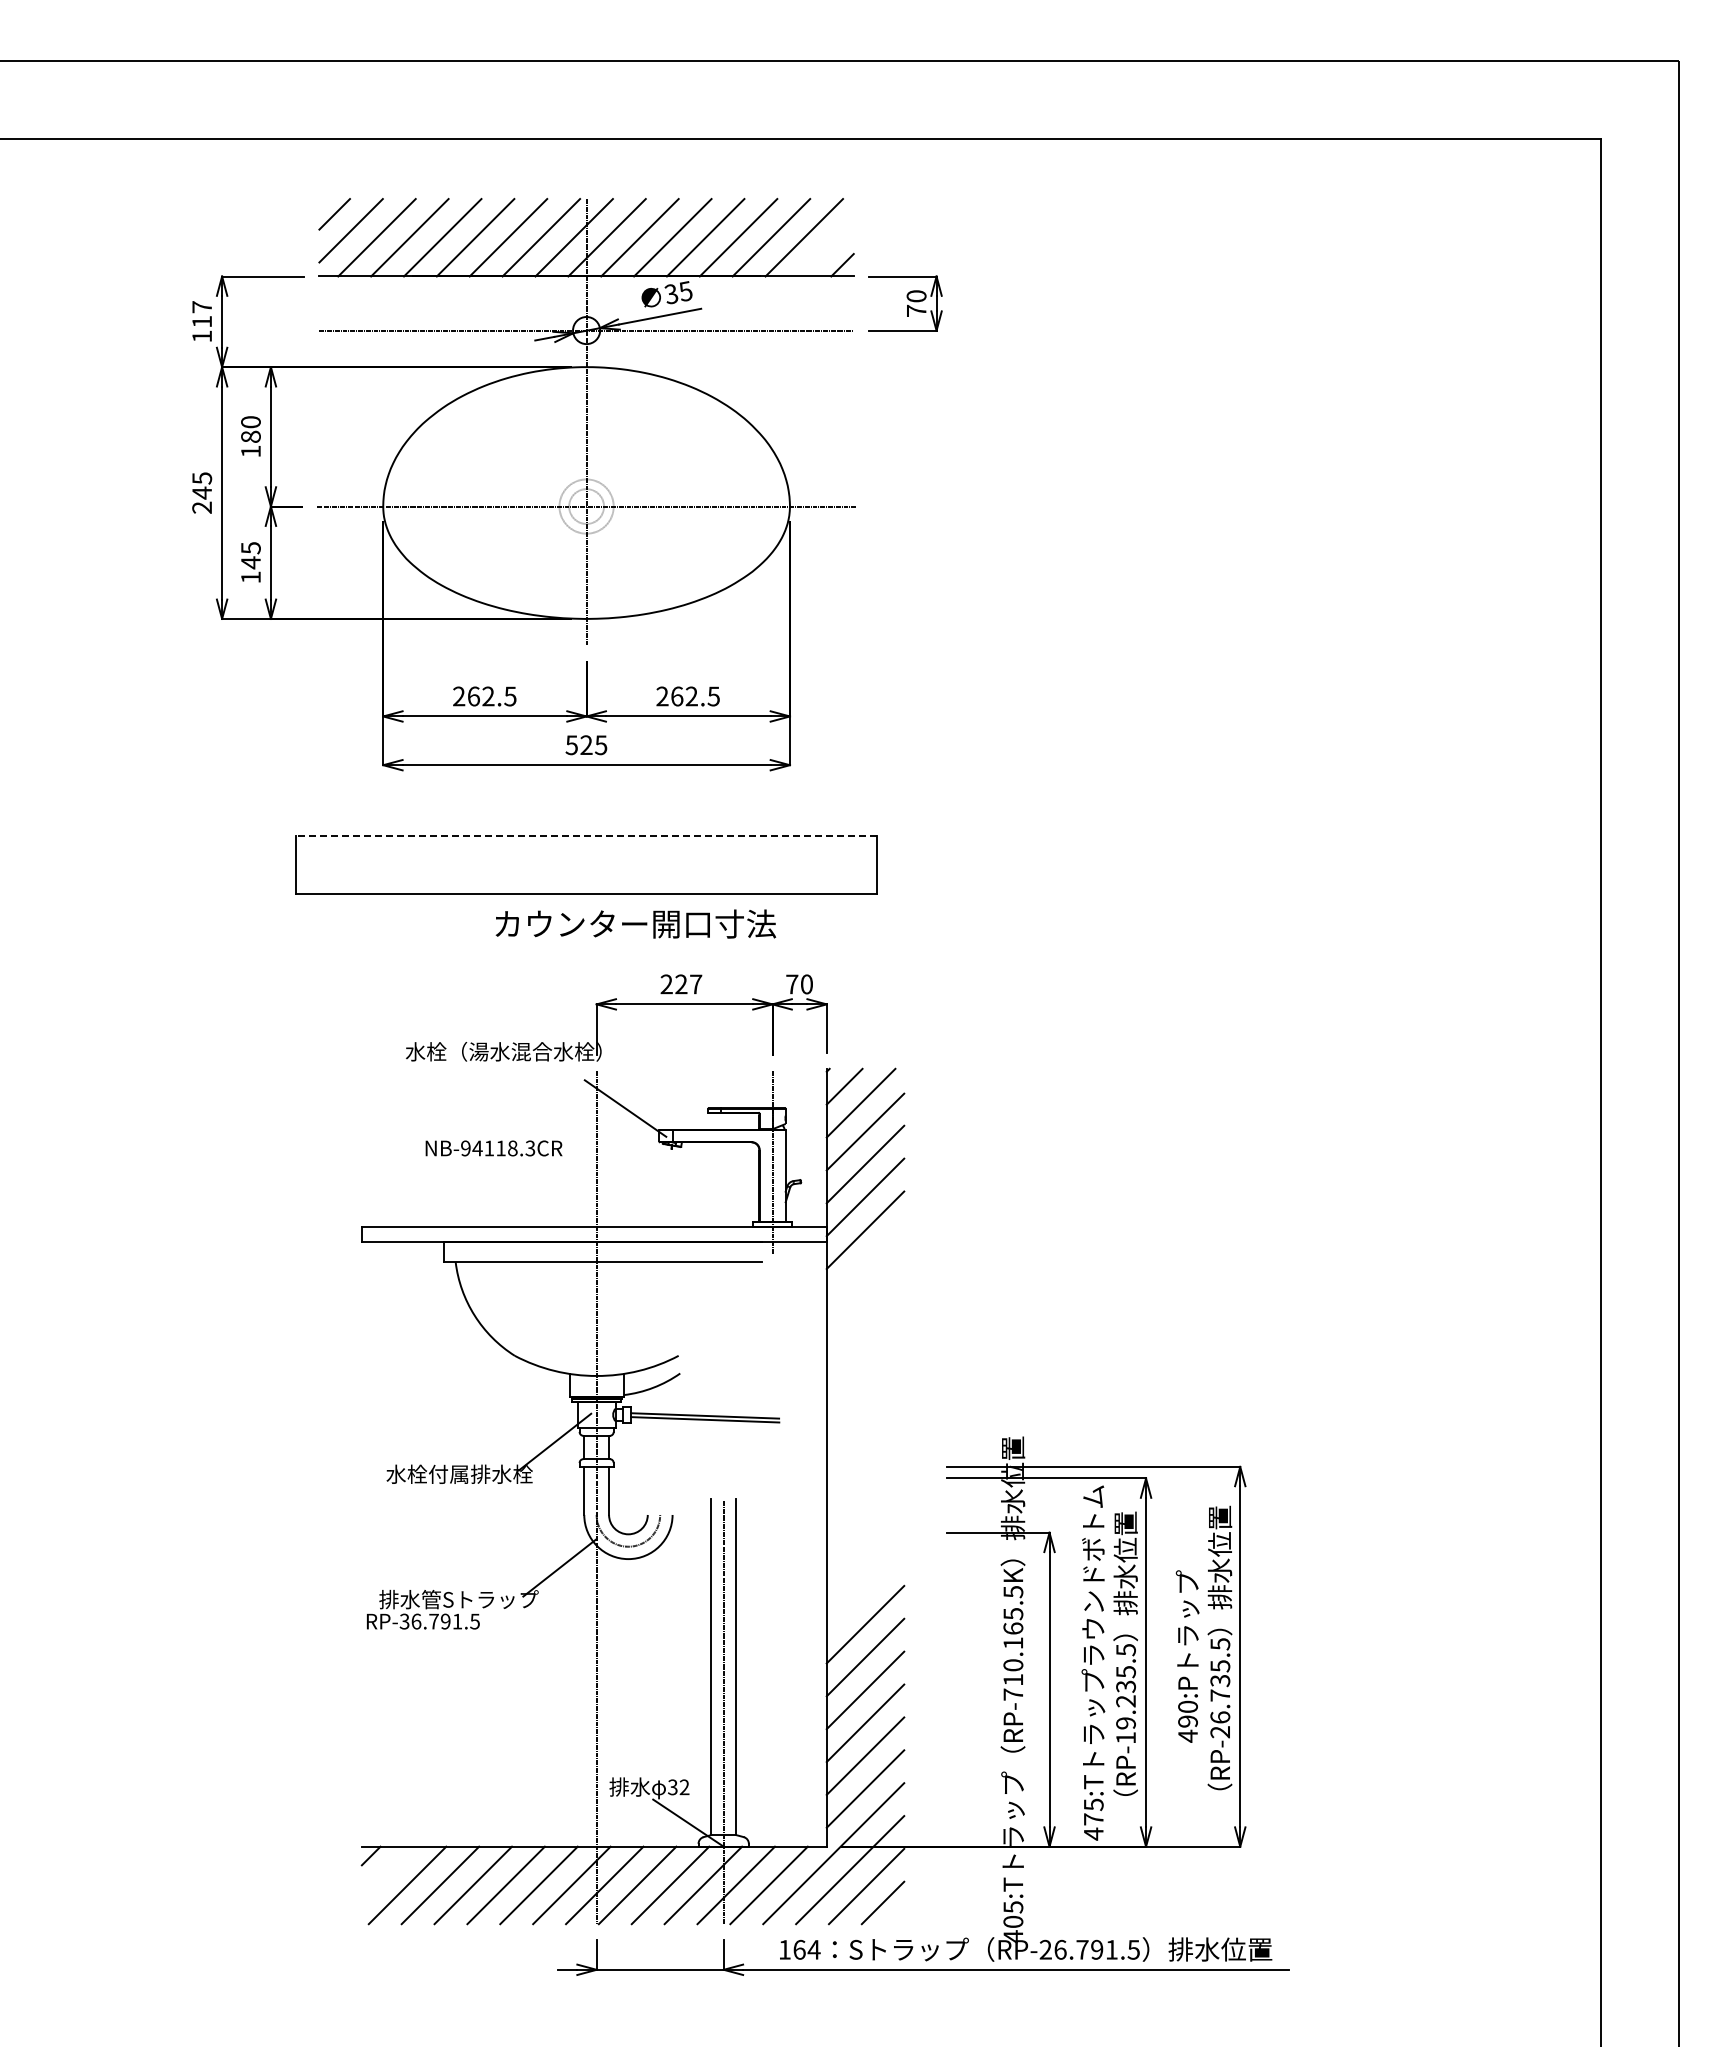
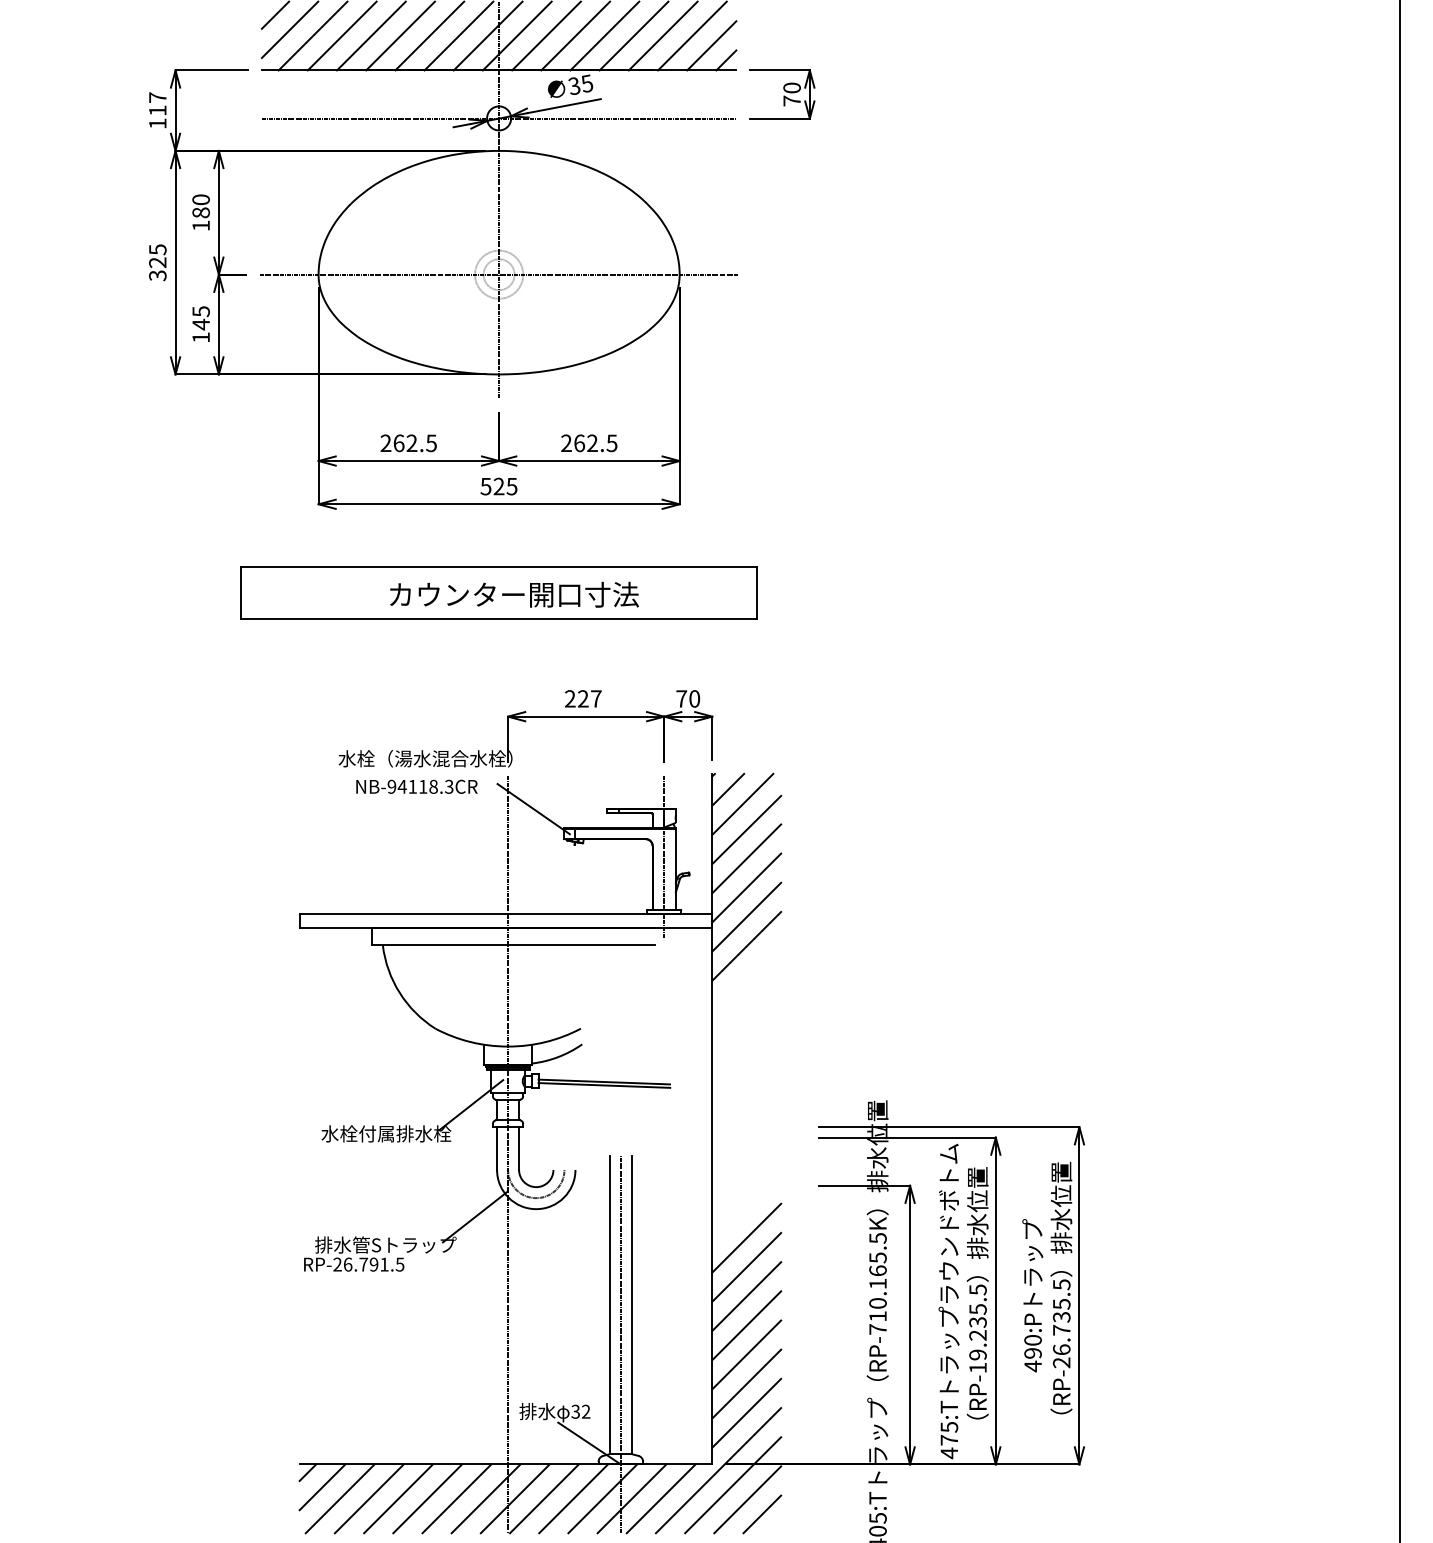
line: (825, 248) -> (711, 45), added
text: (202, 499) -> (158, 268), 245 -> 325
line: (586, 836) -> (499, 567), dashed -> solid
text: (635, 923) -> (514, 594), moved
text: (493, 1148) -> (416, 786), moved
line: (865, 1262) -> (746, 945), added
line: (865, 1591) -> (746, 1237), added
text: (404, 1621) -> (337, 1264), RP-36.791.5 -> RP-26.791.5
line: (387, 1872) -> (322, 1487), added

